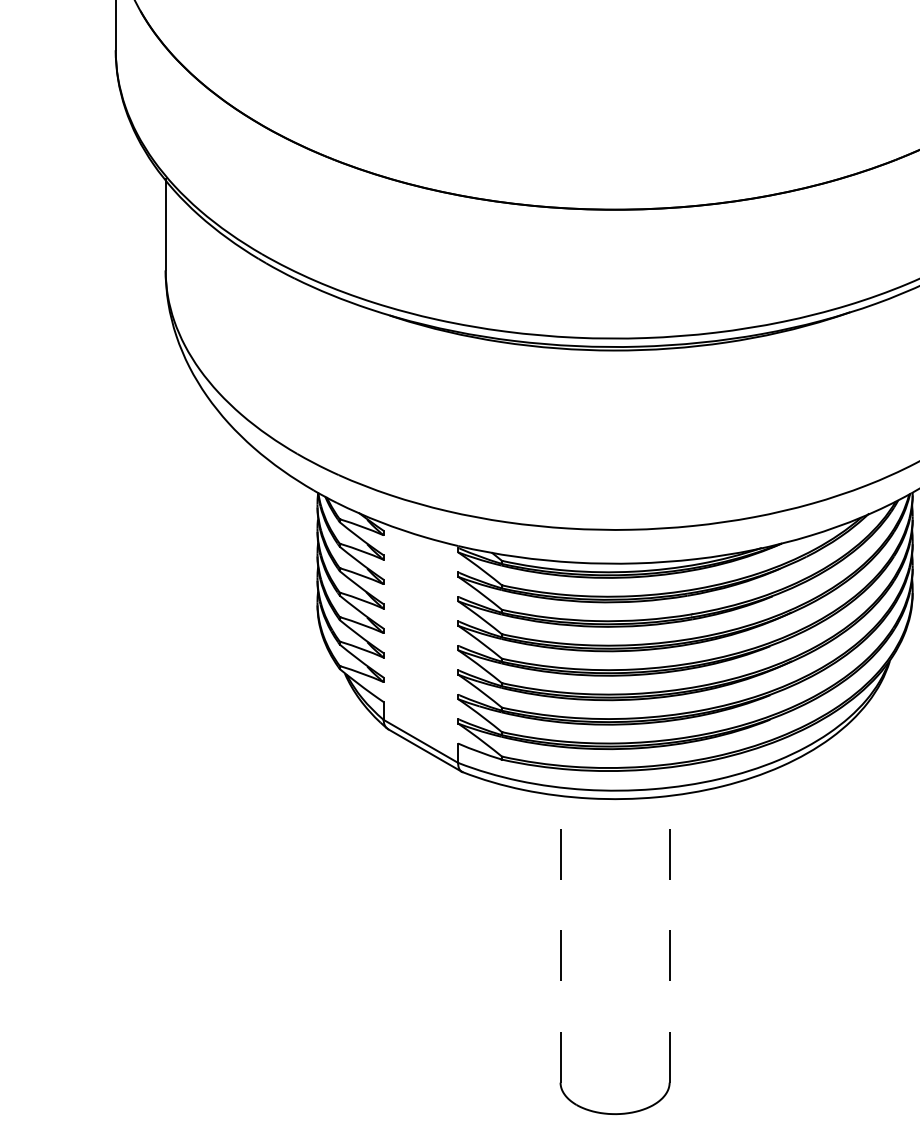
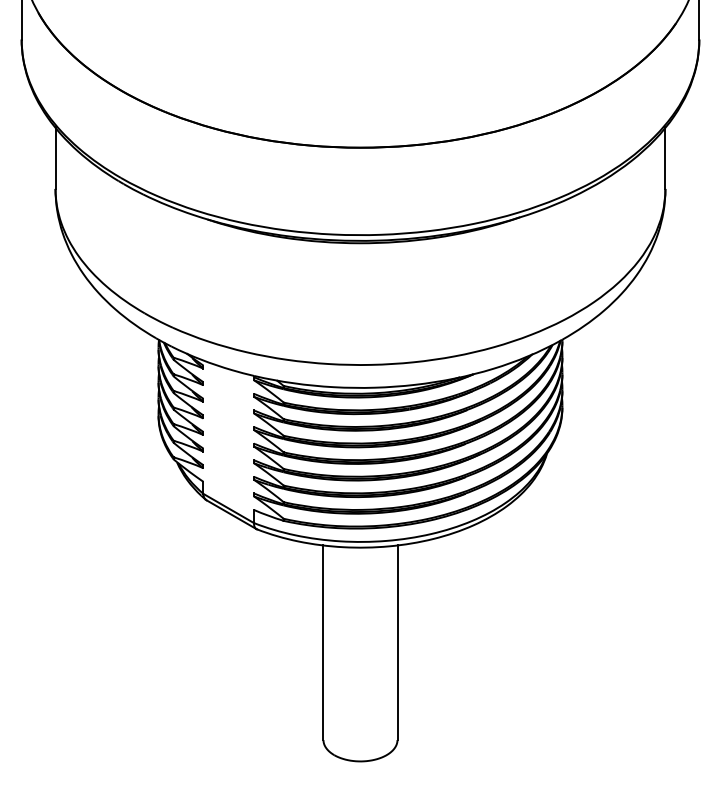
line: (560, 938) -> (323, 642), dashed -> solid
line: (669, 938) -> (397, 642), dashed -> solid

